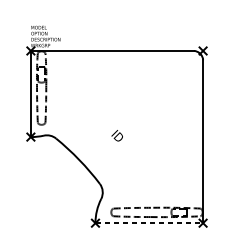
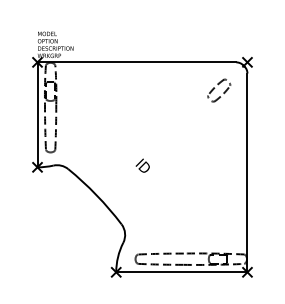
part: (180, 74) -> (219, 90), added
line: (148, 223) -> (181, 272), dashed -> solid

